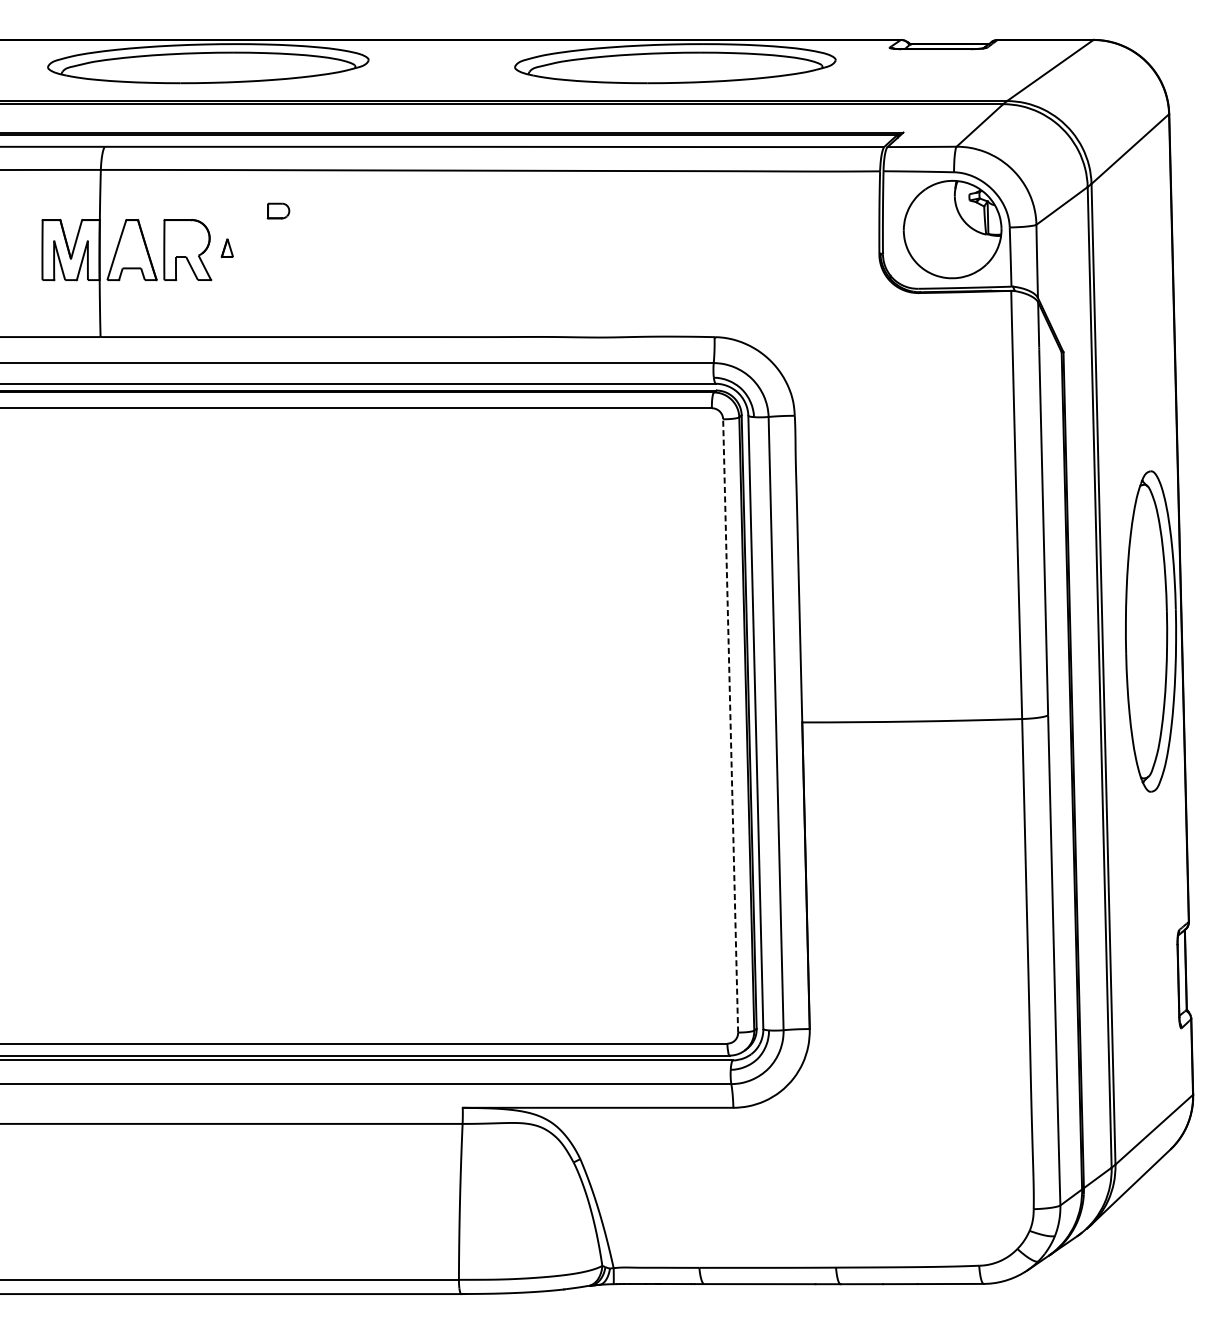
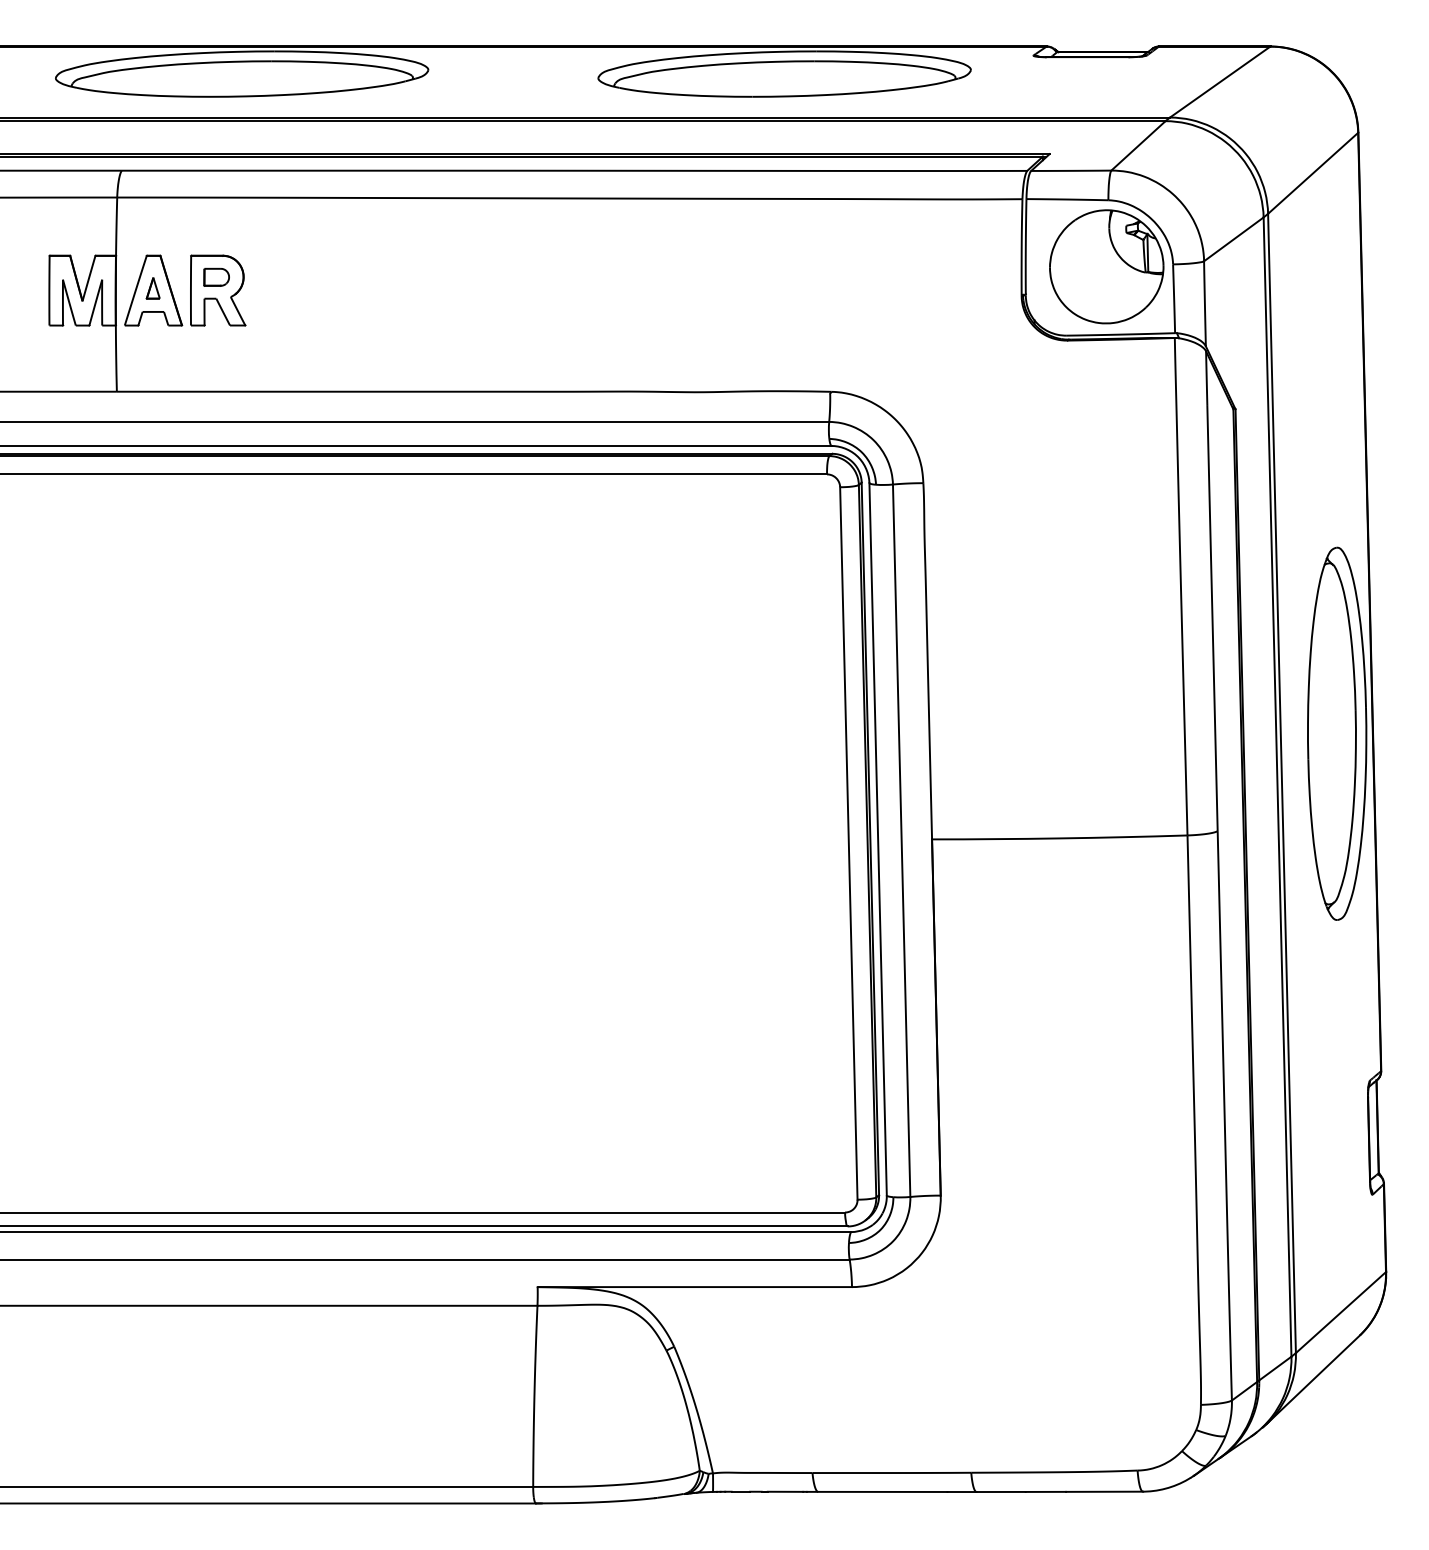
part: (278, 210) -> (216, 276), moved
part: (226, 248) -> (152, 288), moved
line: (730, 725) -> (848, 842), dashed -> solid

